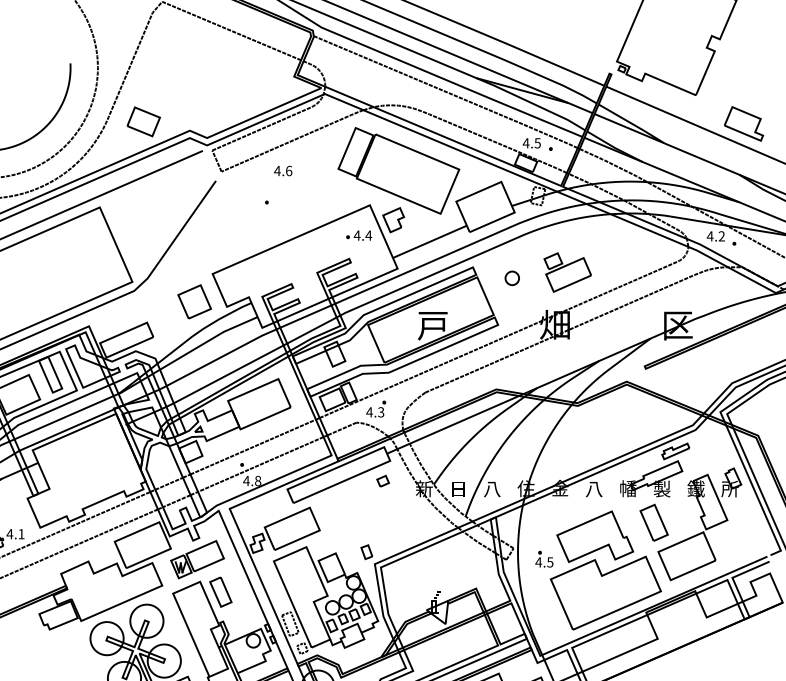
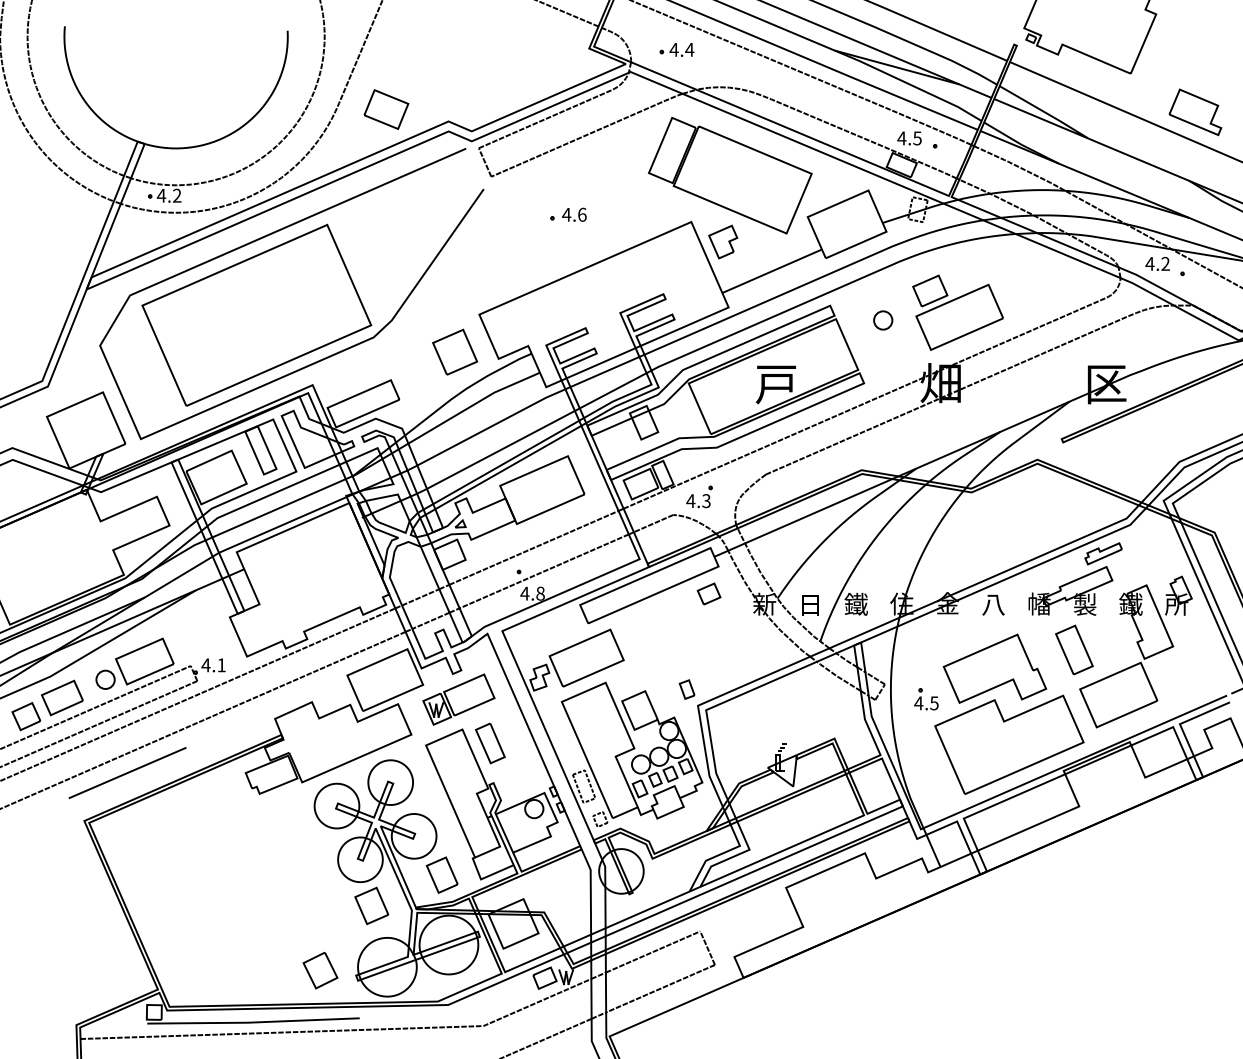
text: (283, 170) -> (574, 214), moved
part: (358, 235) -> (676, 49), moved
part: (567, 272) -> (957, 312), size x1.43
part: (382, 480) -> (708, 593), size x1.43
text: (491, 488) -> (855, 603), 八 -> 鐵

